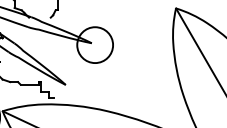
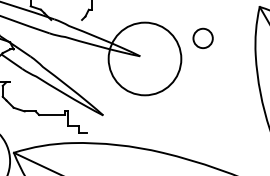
circle: (135, 30) -> (202, 38), added
circle: (94, 44) -> (144, 58), size x1.43

